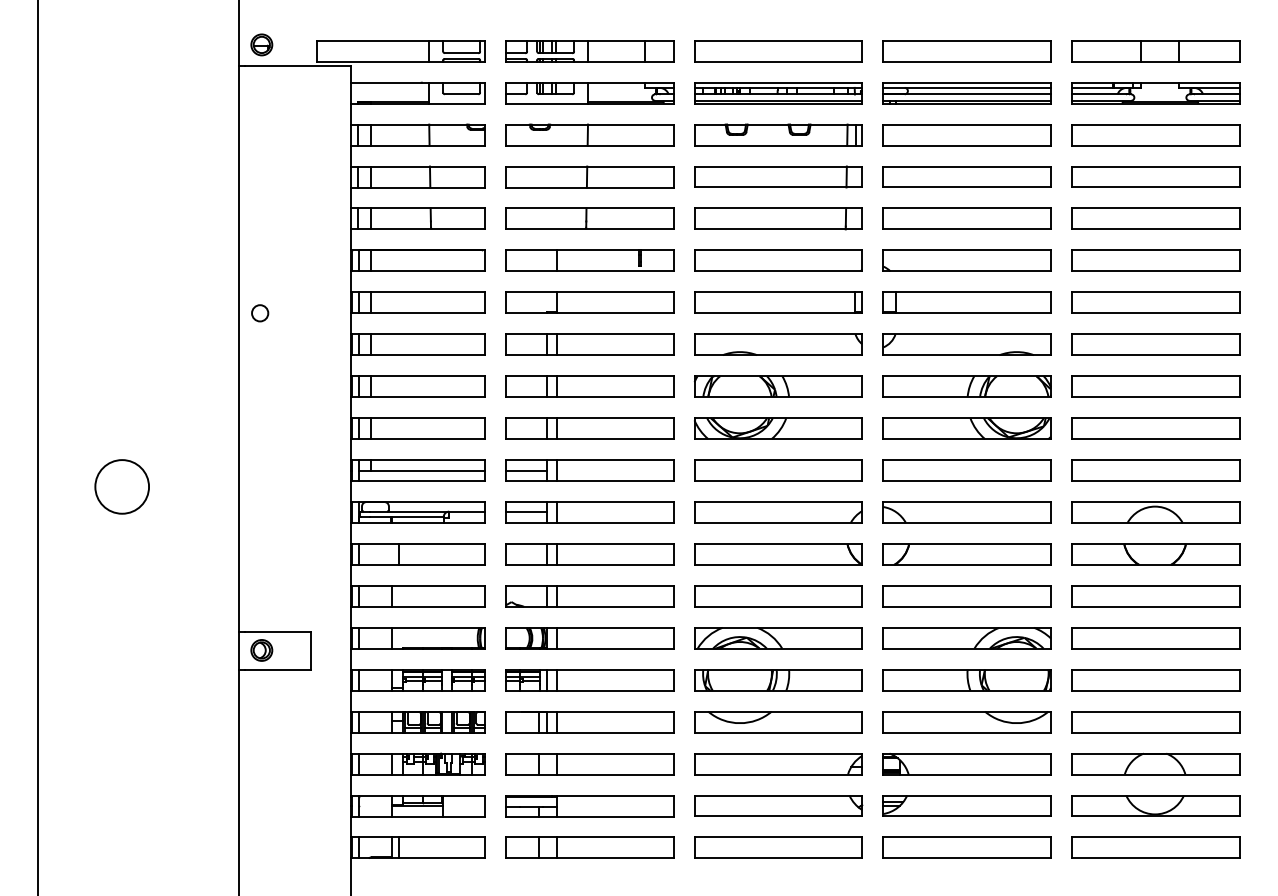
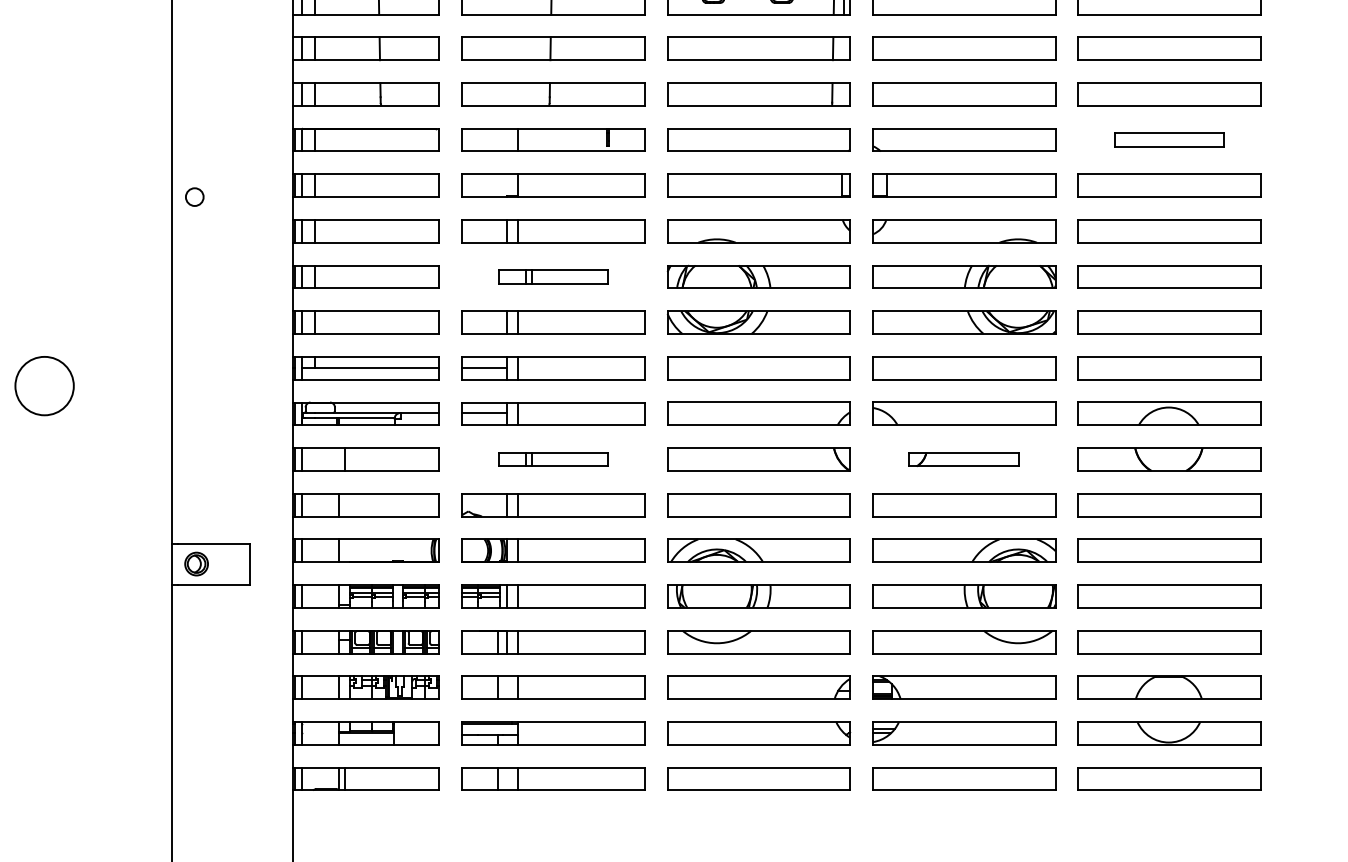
part: (1155, 260) -> (1169, 139), size x0.6
part: (589, 386) -> (553, 276), size x0.6
part: (589, 554) -> (553, 459), size x0.6
part: (966, 554) -> (963, 459), size x0.6

